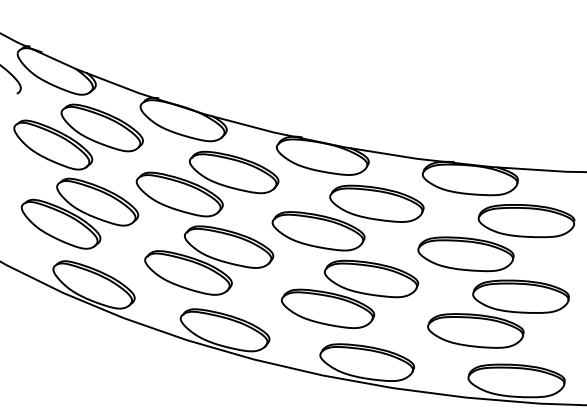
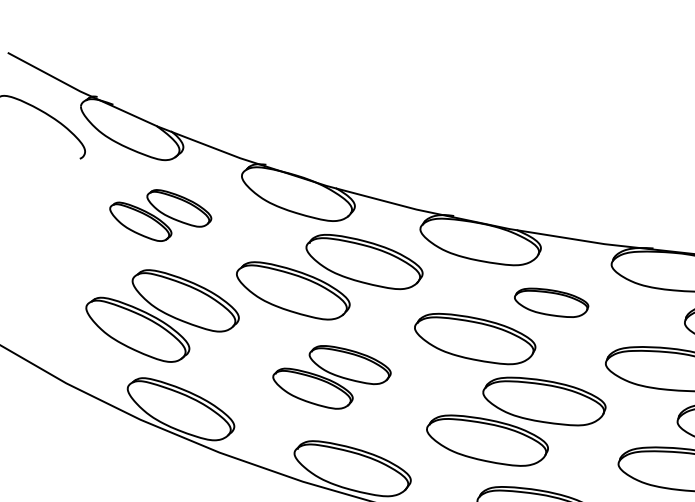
part: (78, 136) -> (160, 214), size x0.6
part: (376, 203) -> (551, 302), size x0.6
part: (209, 260) -> (332, 377), size x0.7

